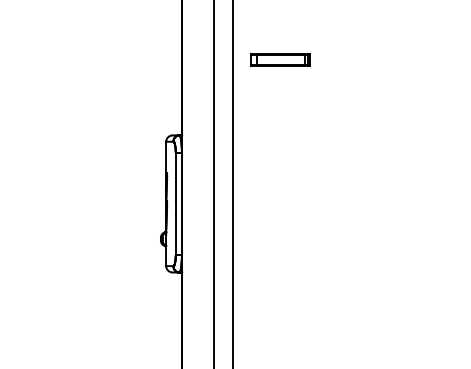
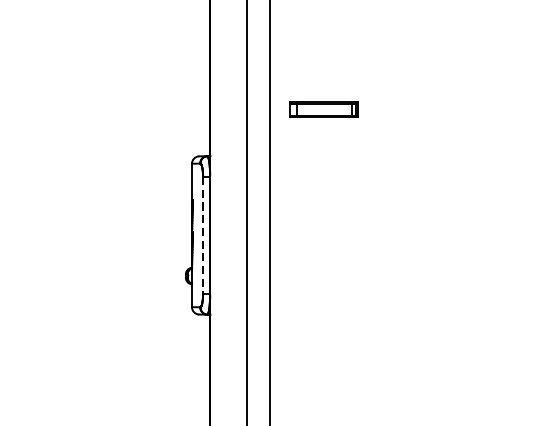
part: (280, 59) -> (323, 109), moved
line: (175, 203) -> (202, 234), solid -> dashed

